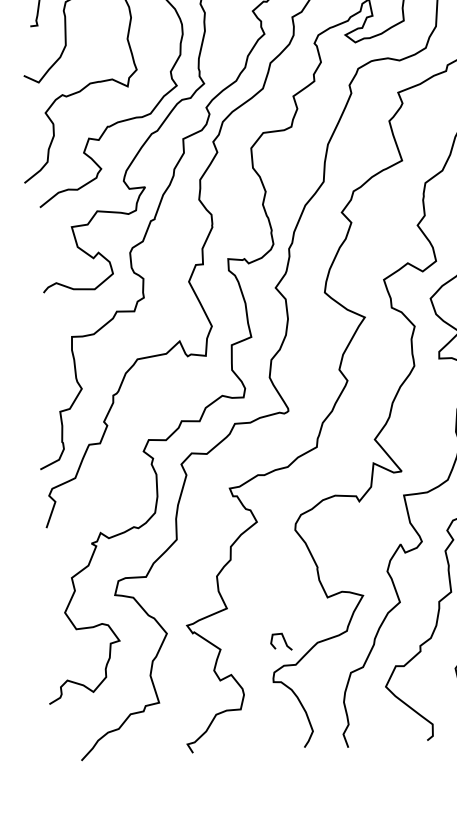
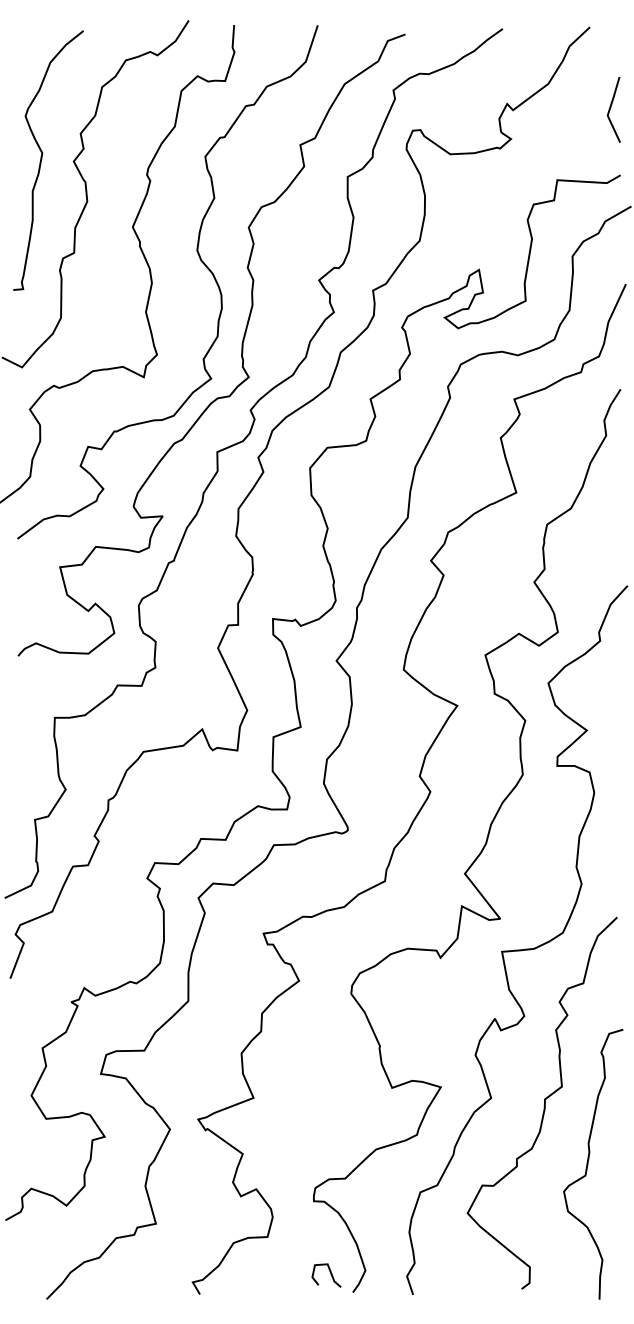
curve: (284, 641) -> (330, 1274), moved

